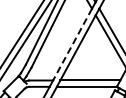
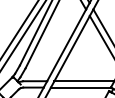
line: (72, 44) -> (66, 45), dashed -> solid

